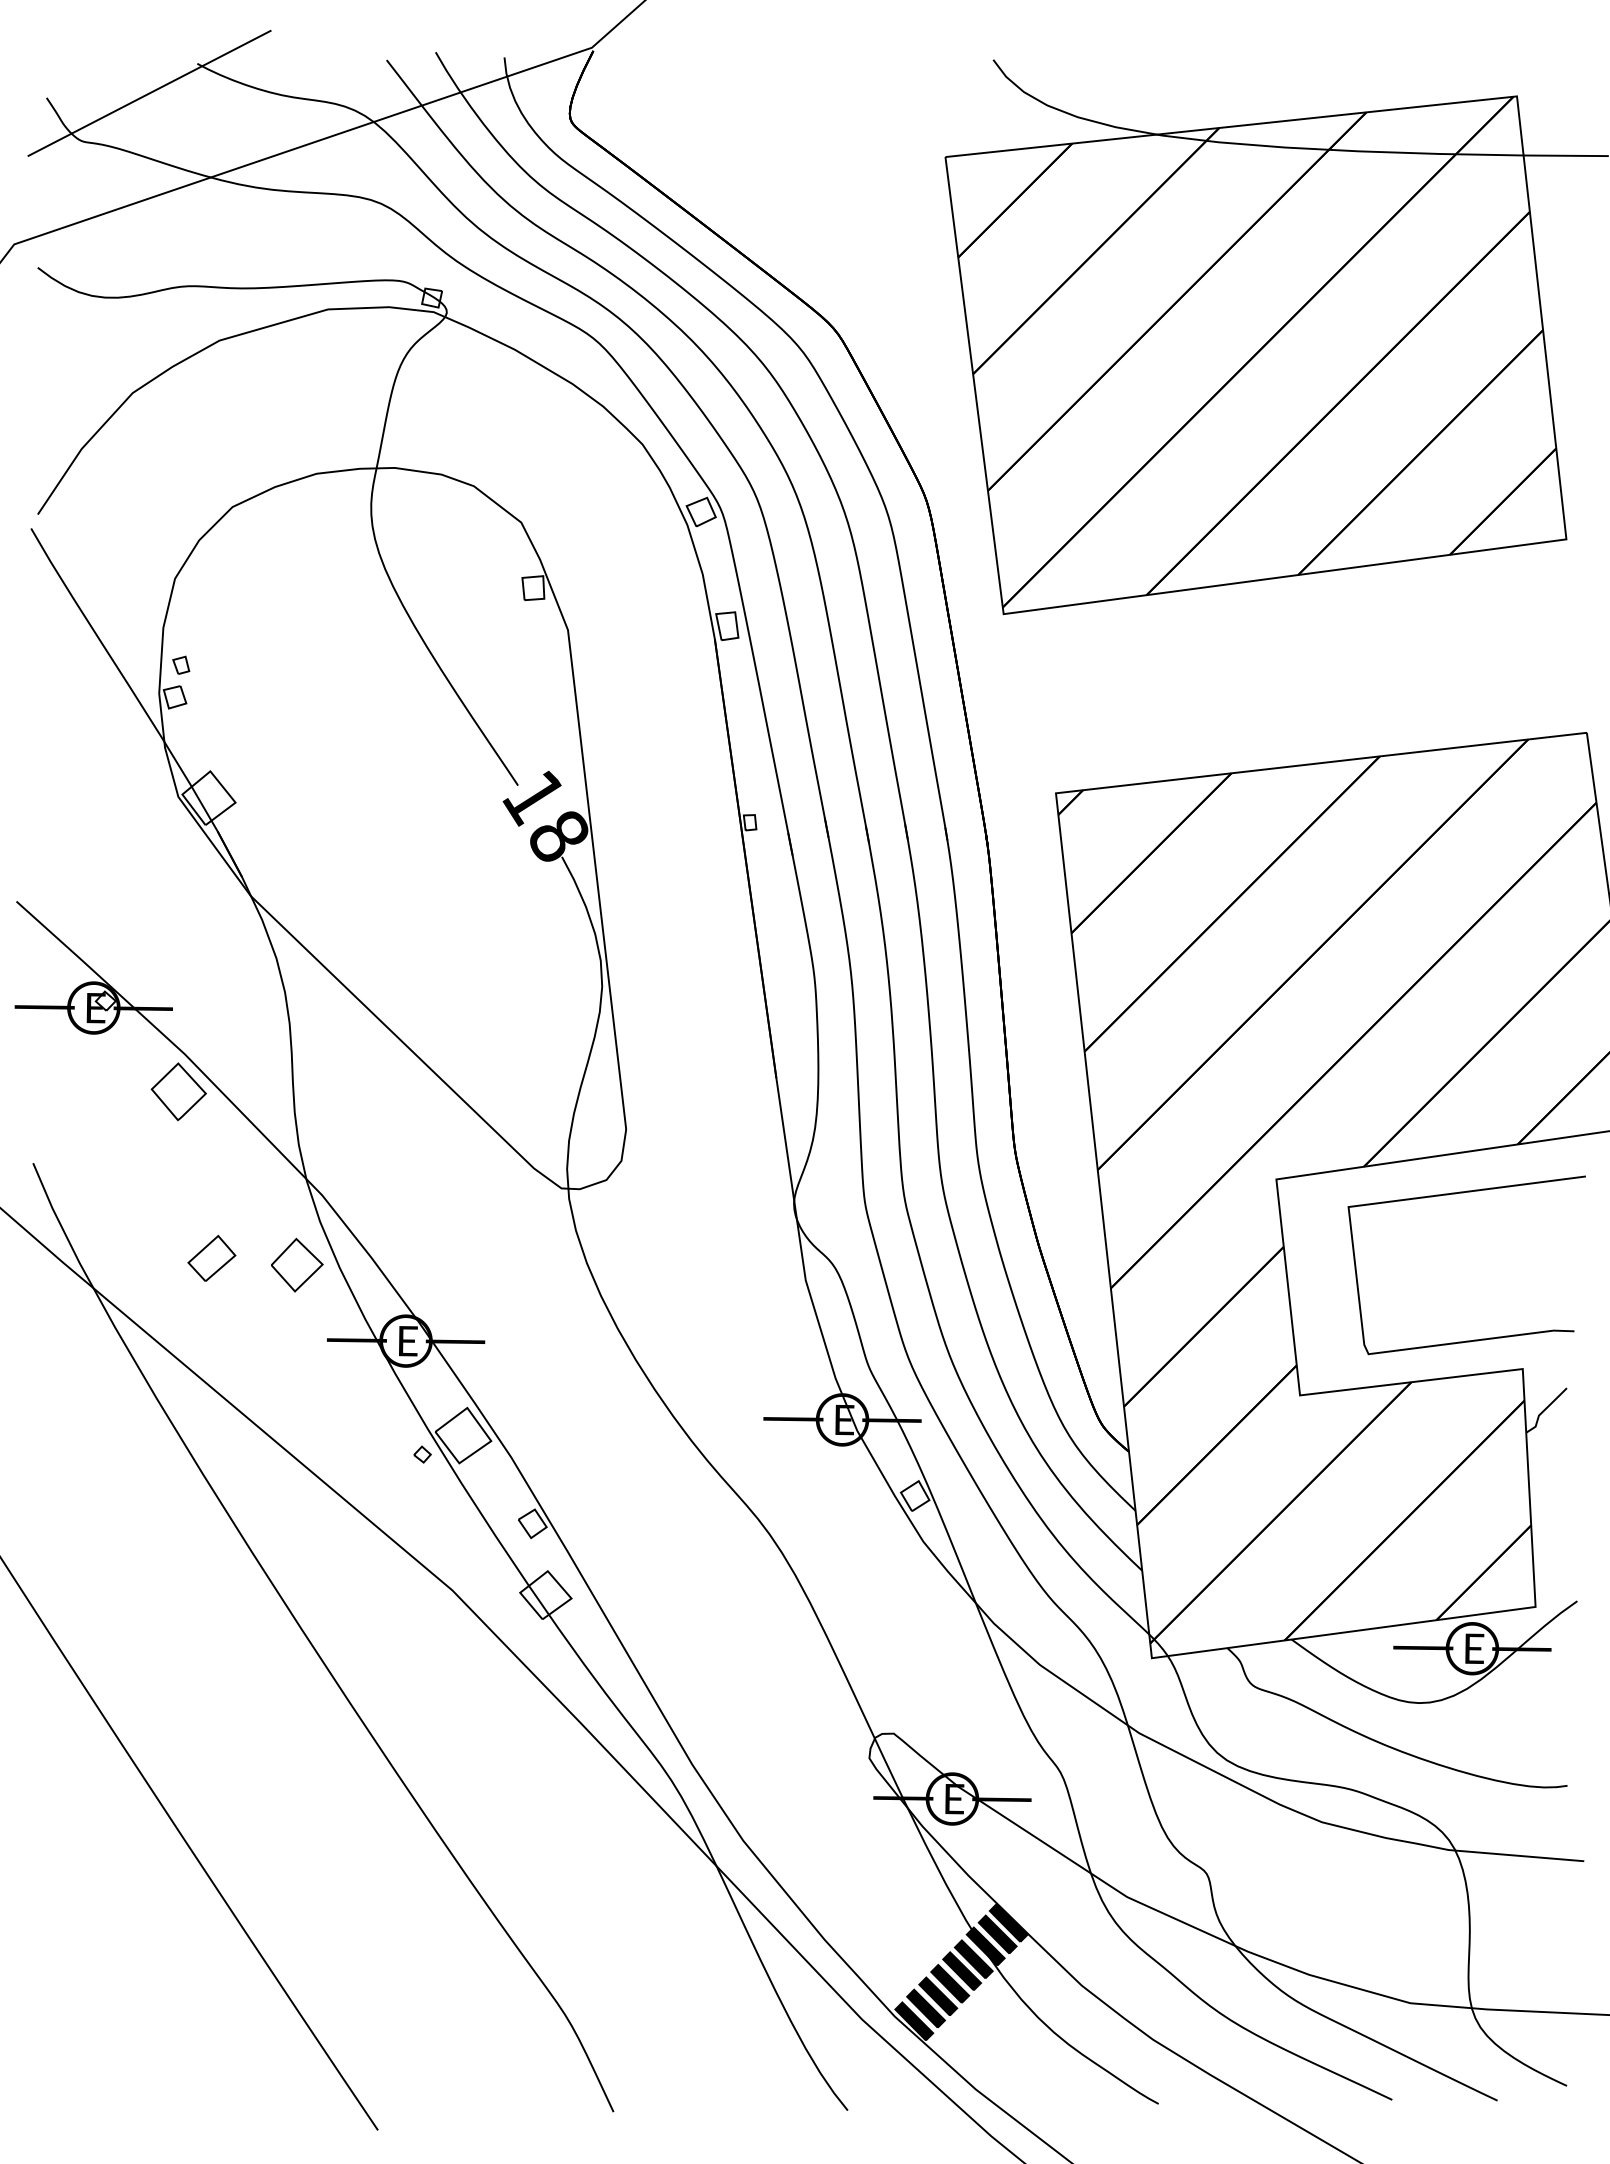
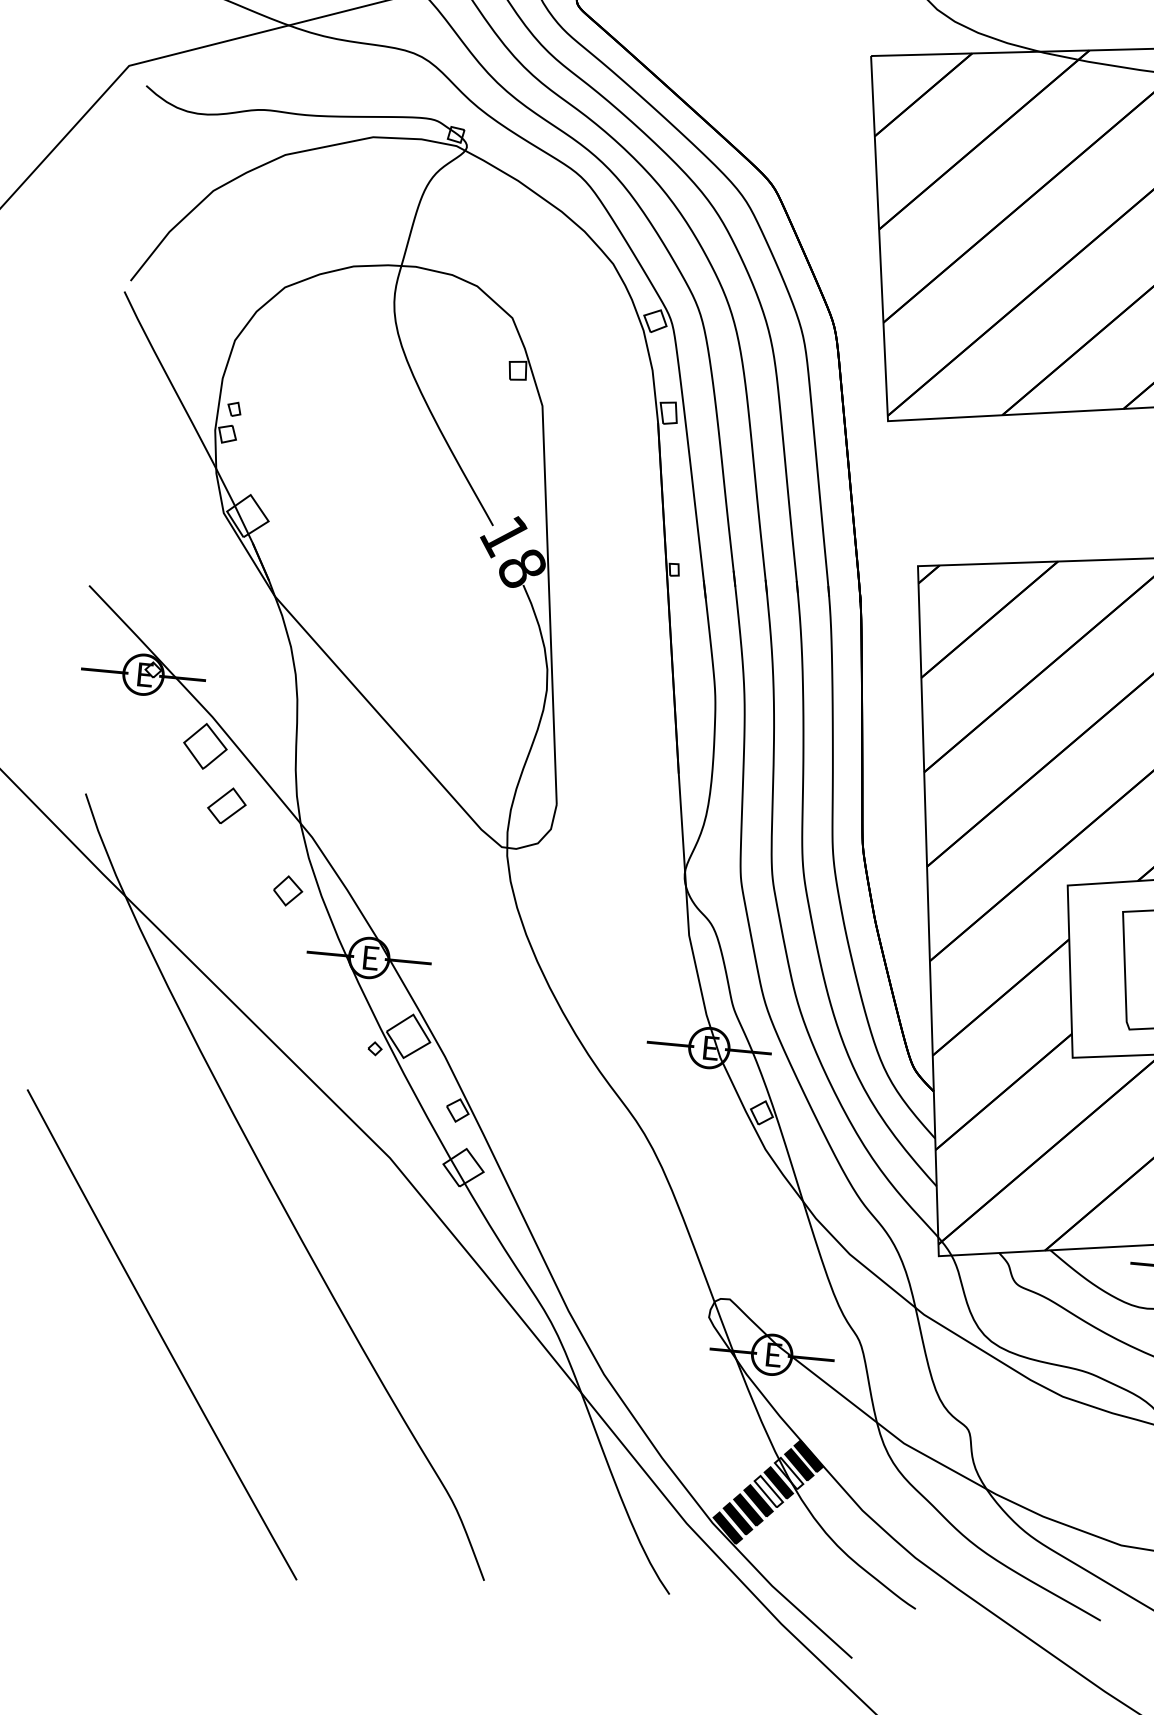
part: (211, 1257) -> (226, 805), moved
part: (297, 1264) -> (288, 890), size x0.7
fill: (985, 1946) -> (788, 1473), removed
fill: (962, 1971) -> (769, 1491), removed

